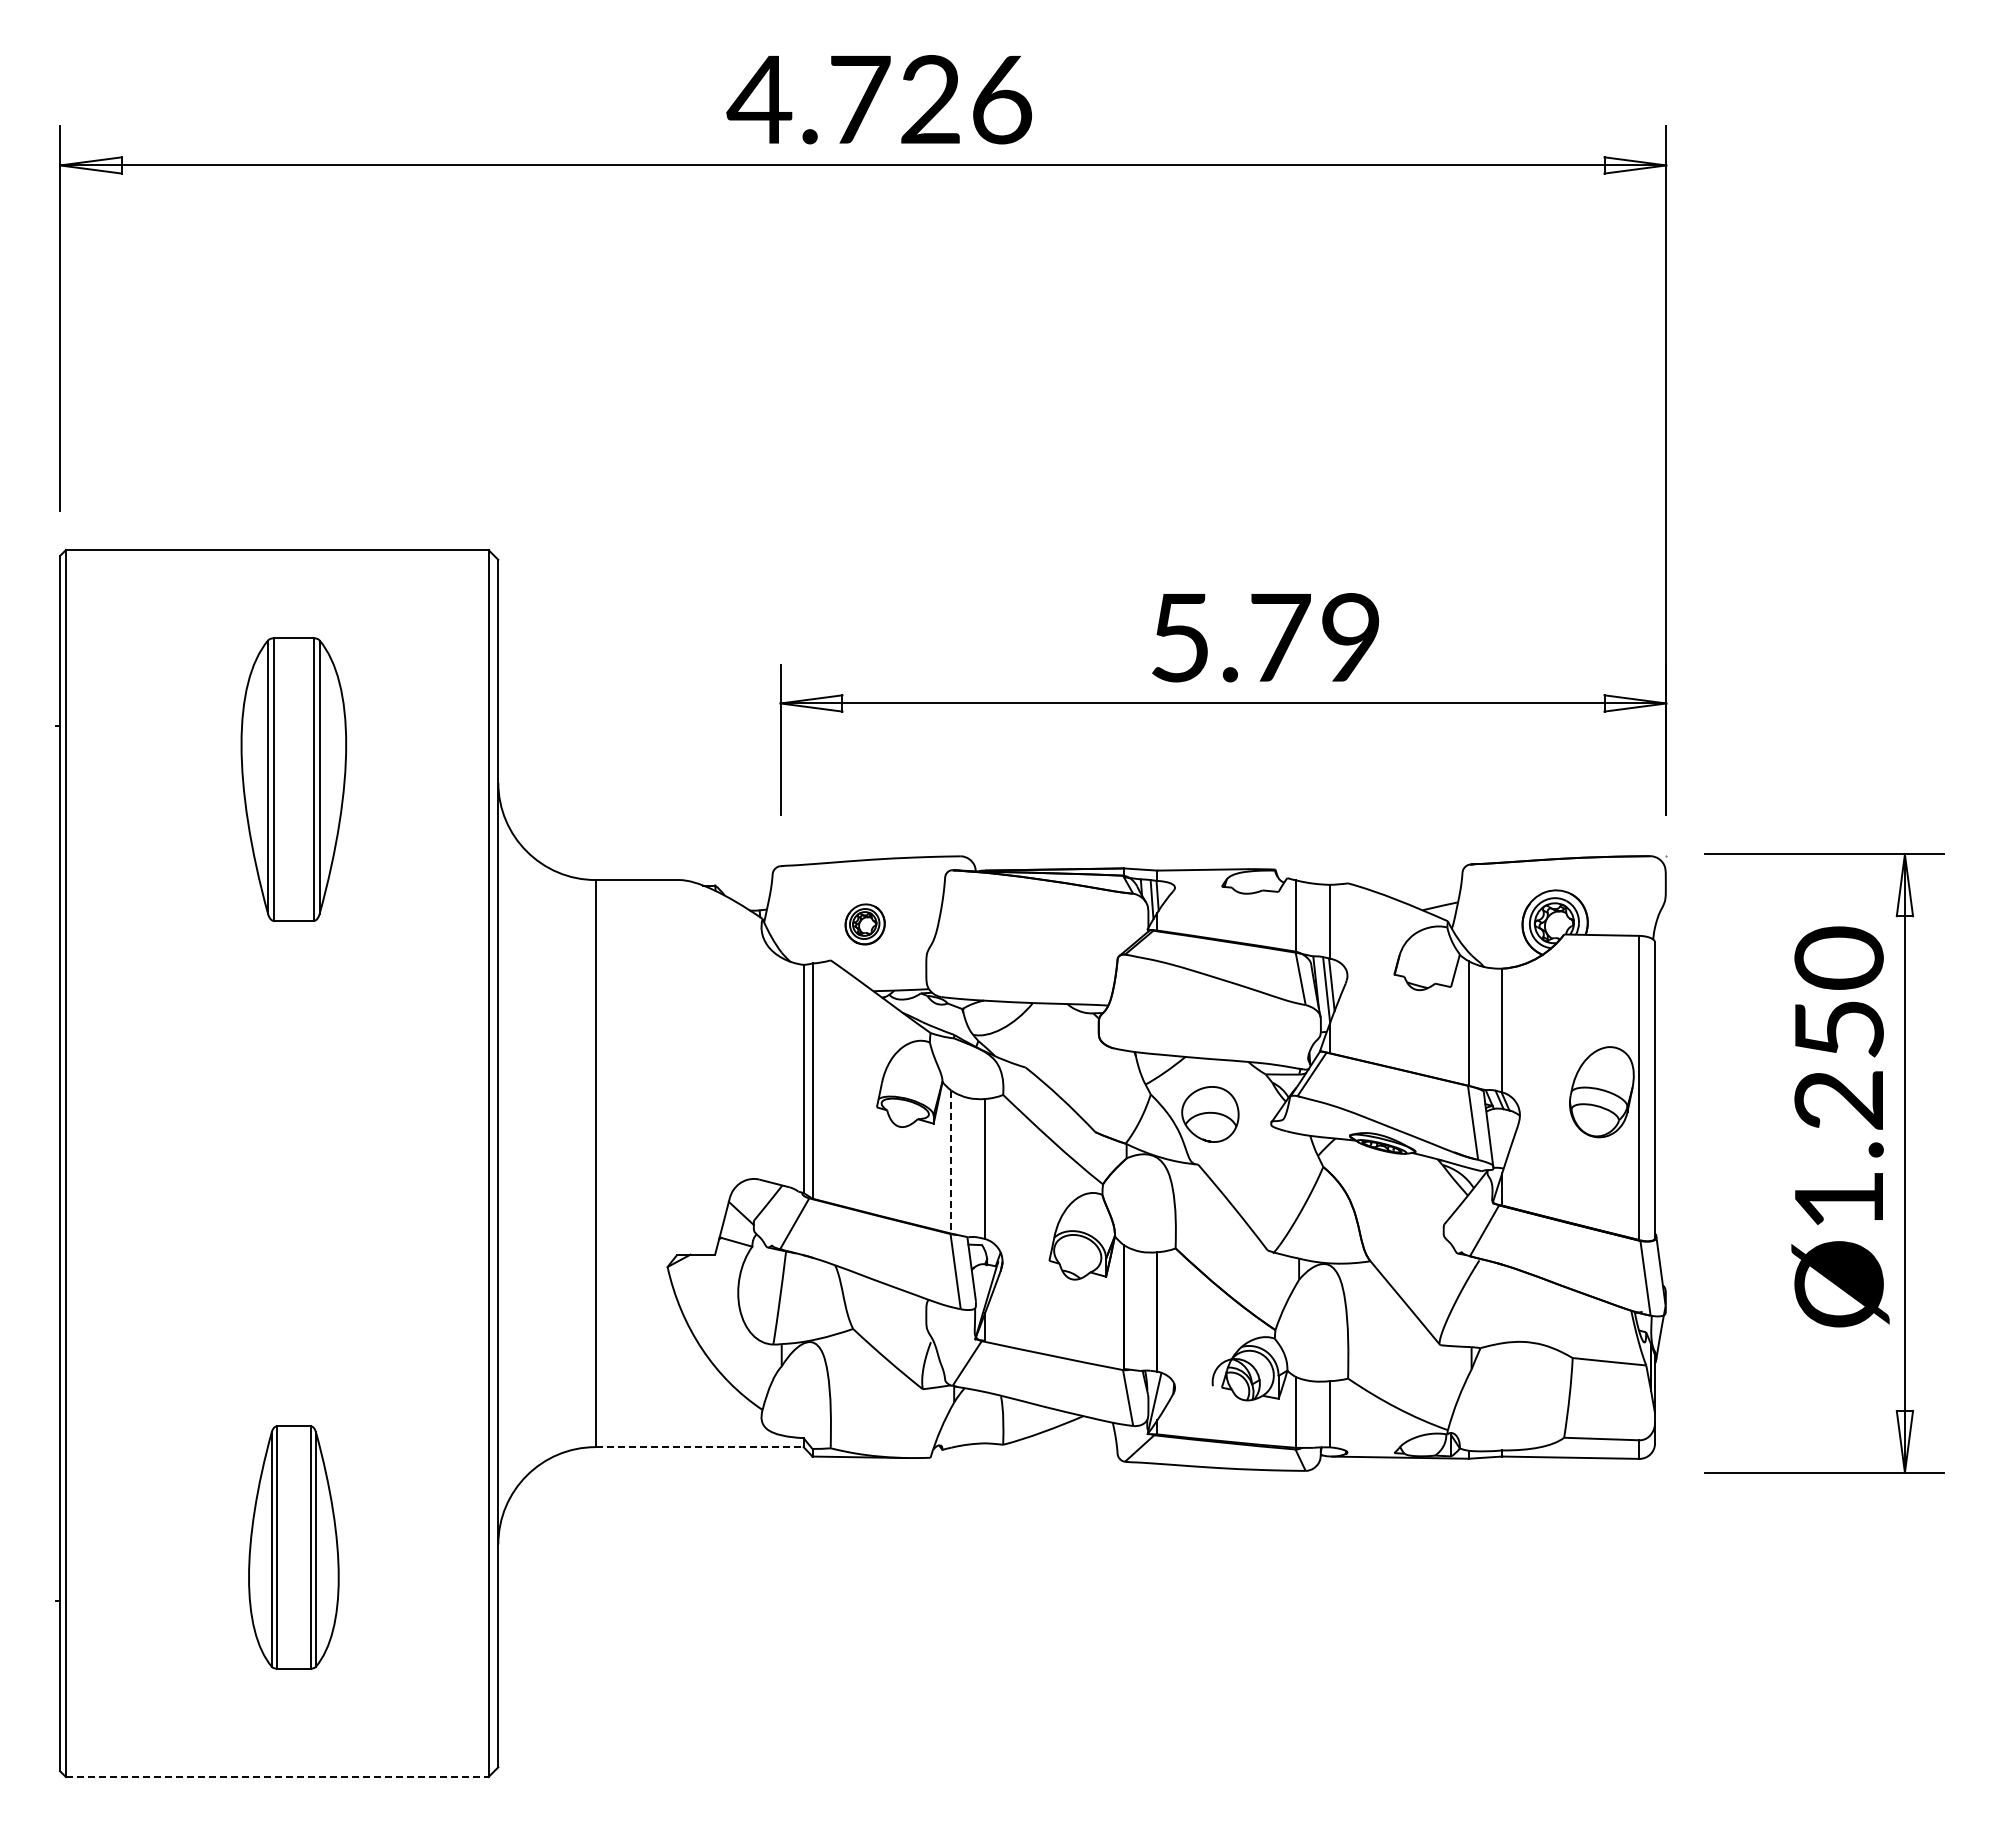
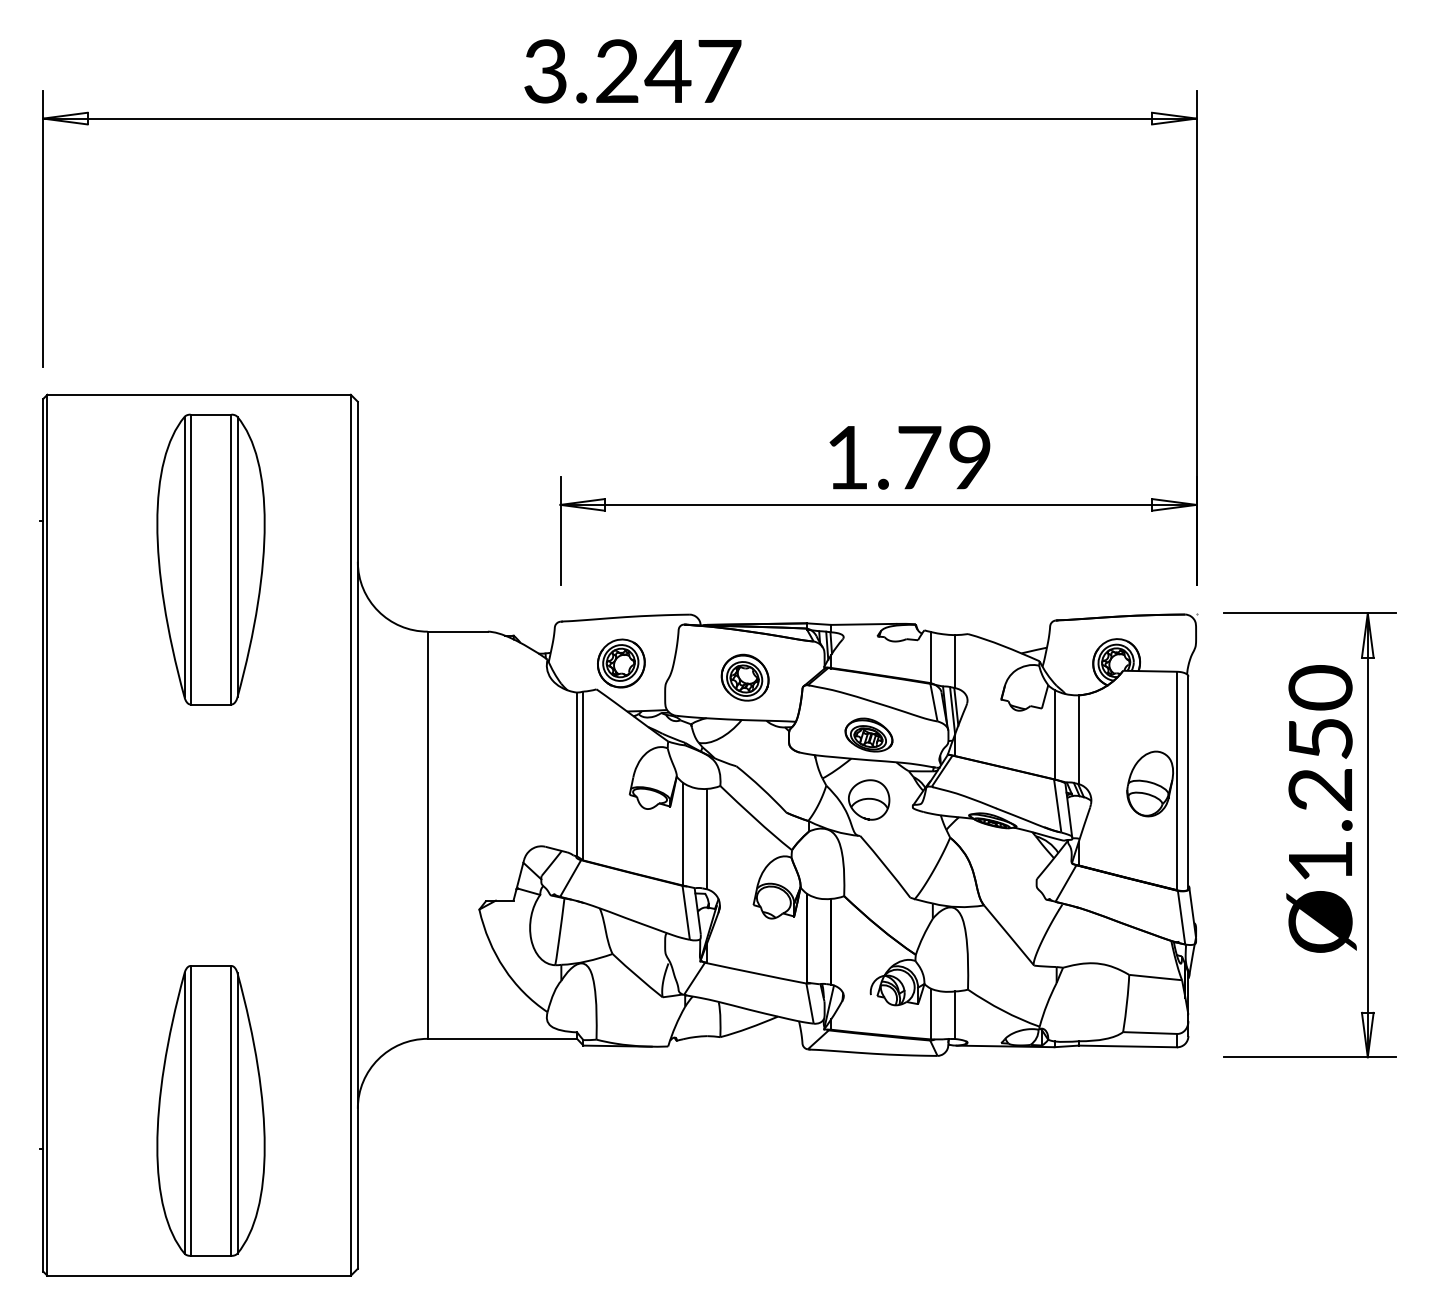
text: (879, 99) -> (631, 71), 4.726 -> 3.247
text: (1179, 637) -> (846, 457), 5.79 -> 1.79
part: (293, 779) -> (210, 559), size x1.43
part: (864, 924) -> (620, 663), size x1.67
part: (1037, 944) -> (744, 677), added
part: (1209, 1023) -> (868, 734), added
line: (951, 1162) -> (683, 834), dashed -> solid
line: (699, 1447) -> (502, 1039), dashed -> solid
part: (293, 1547) -> (210, 1110), size x1.67
line: (277, 1777) -> (199, 1276), dashed -> solid

